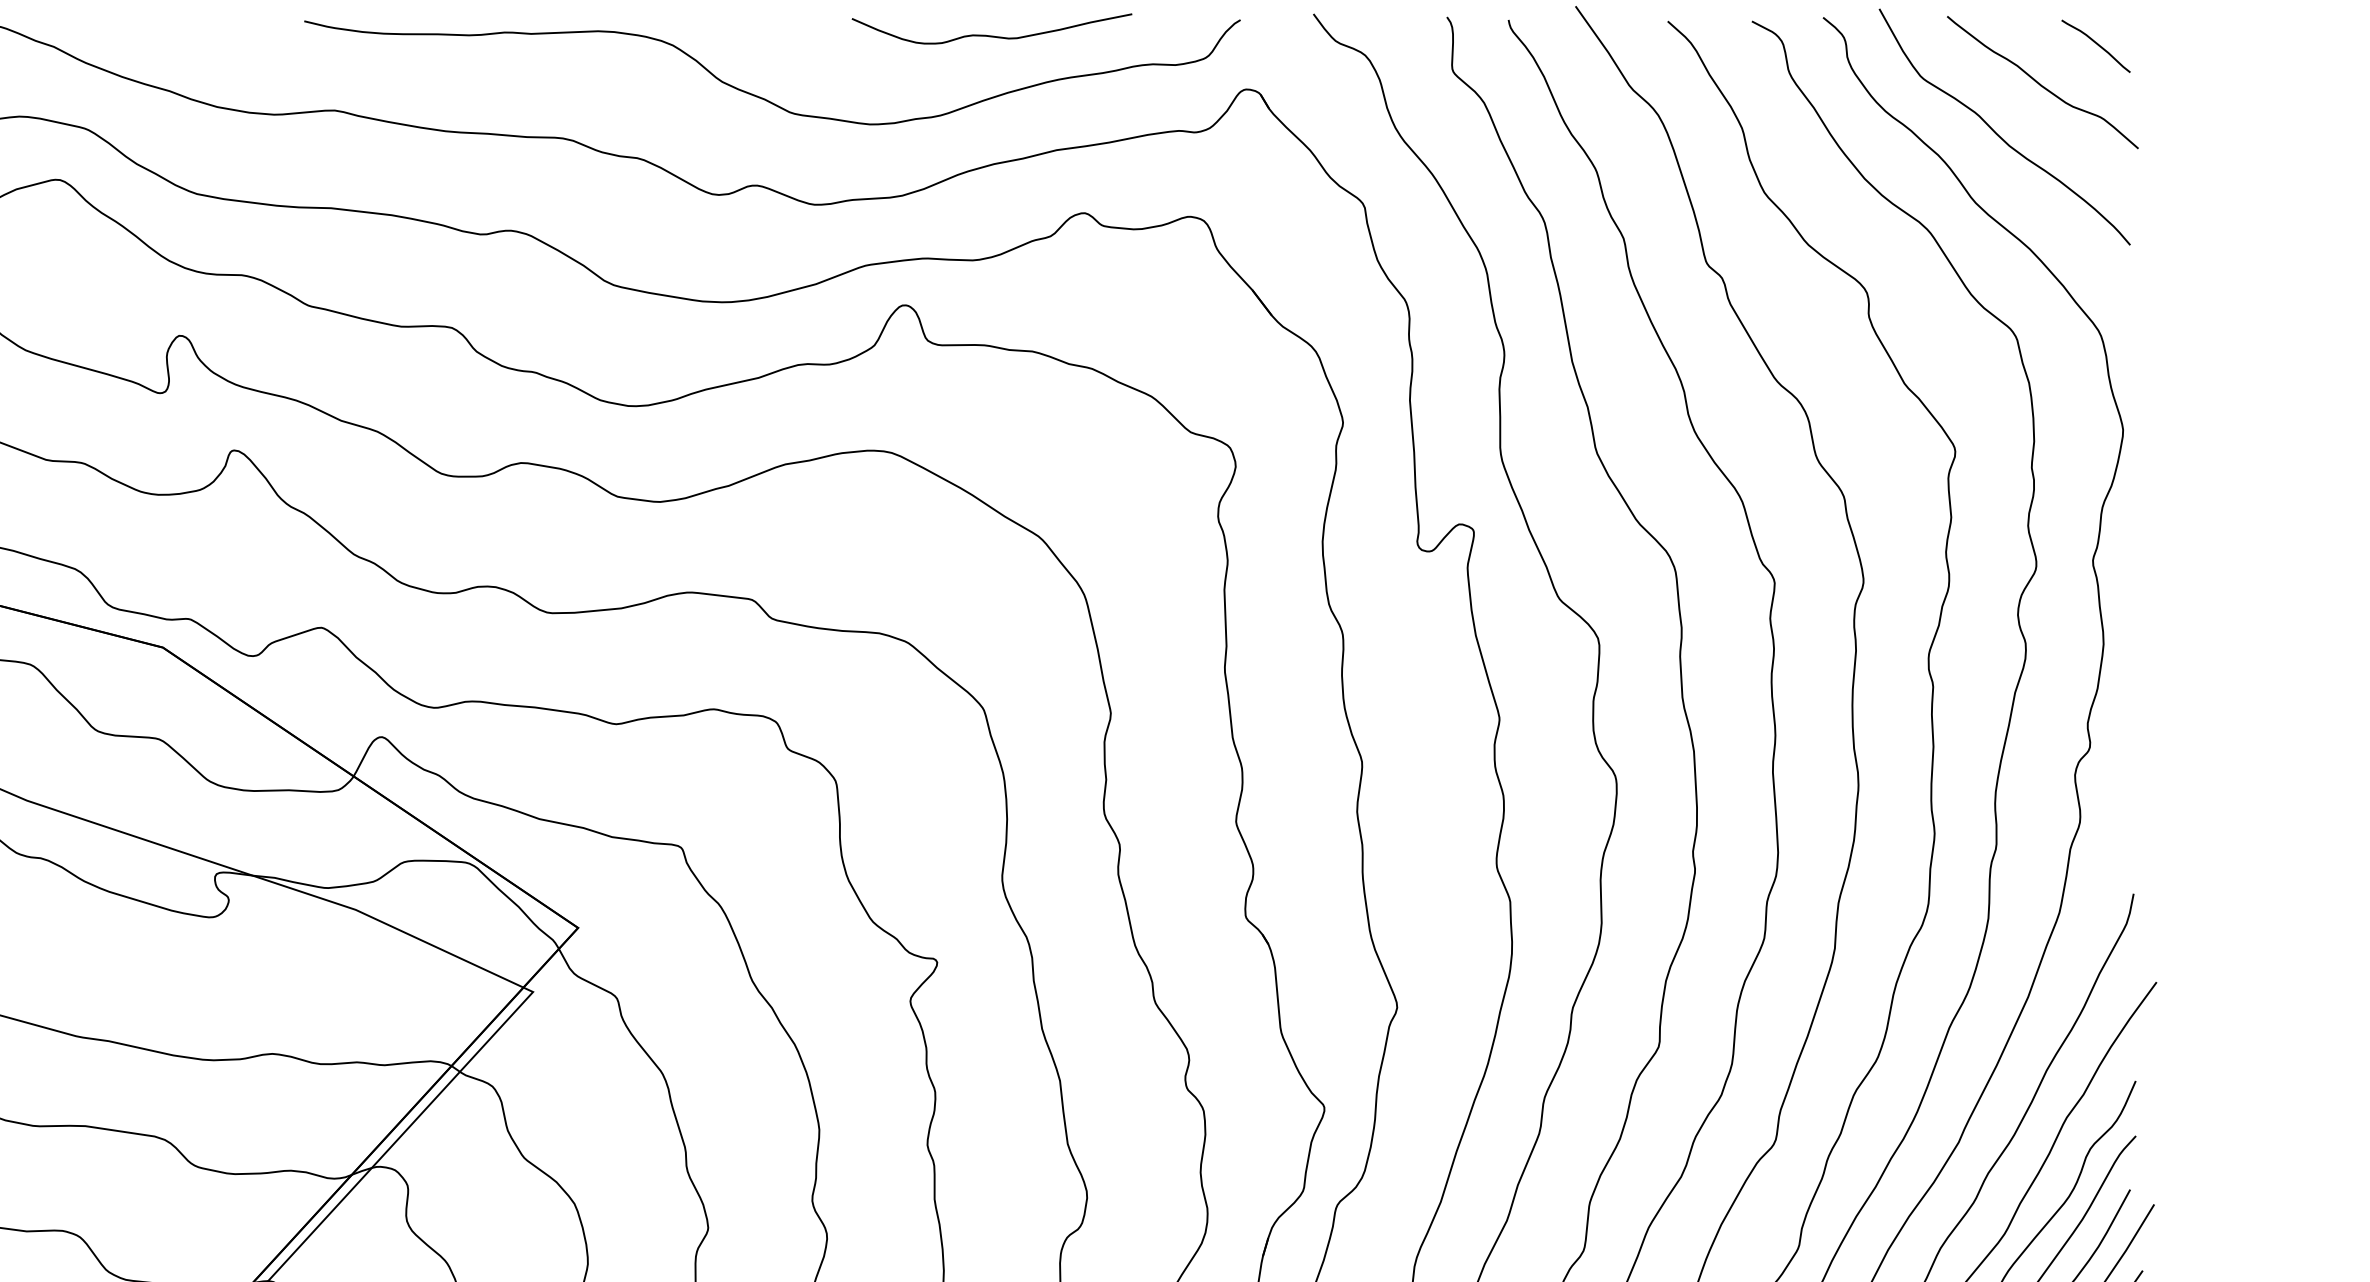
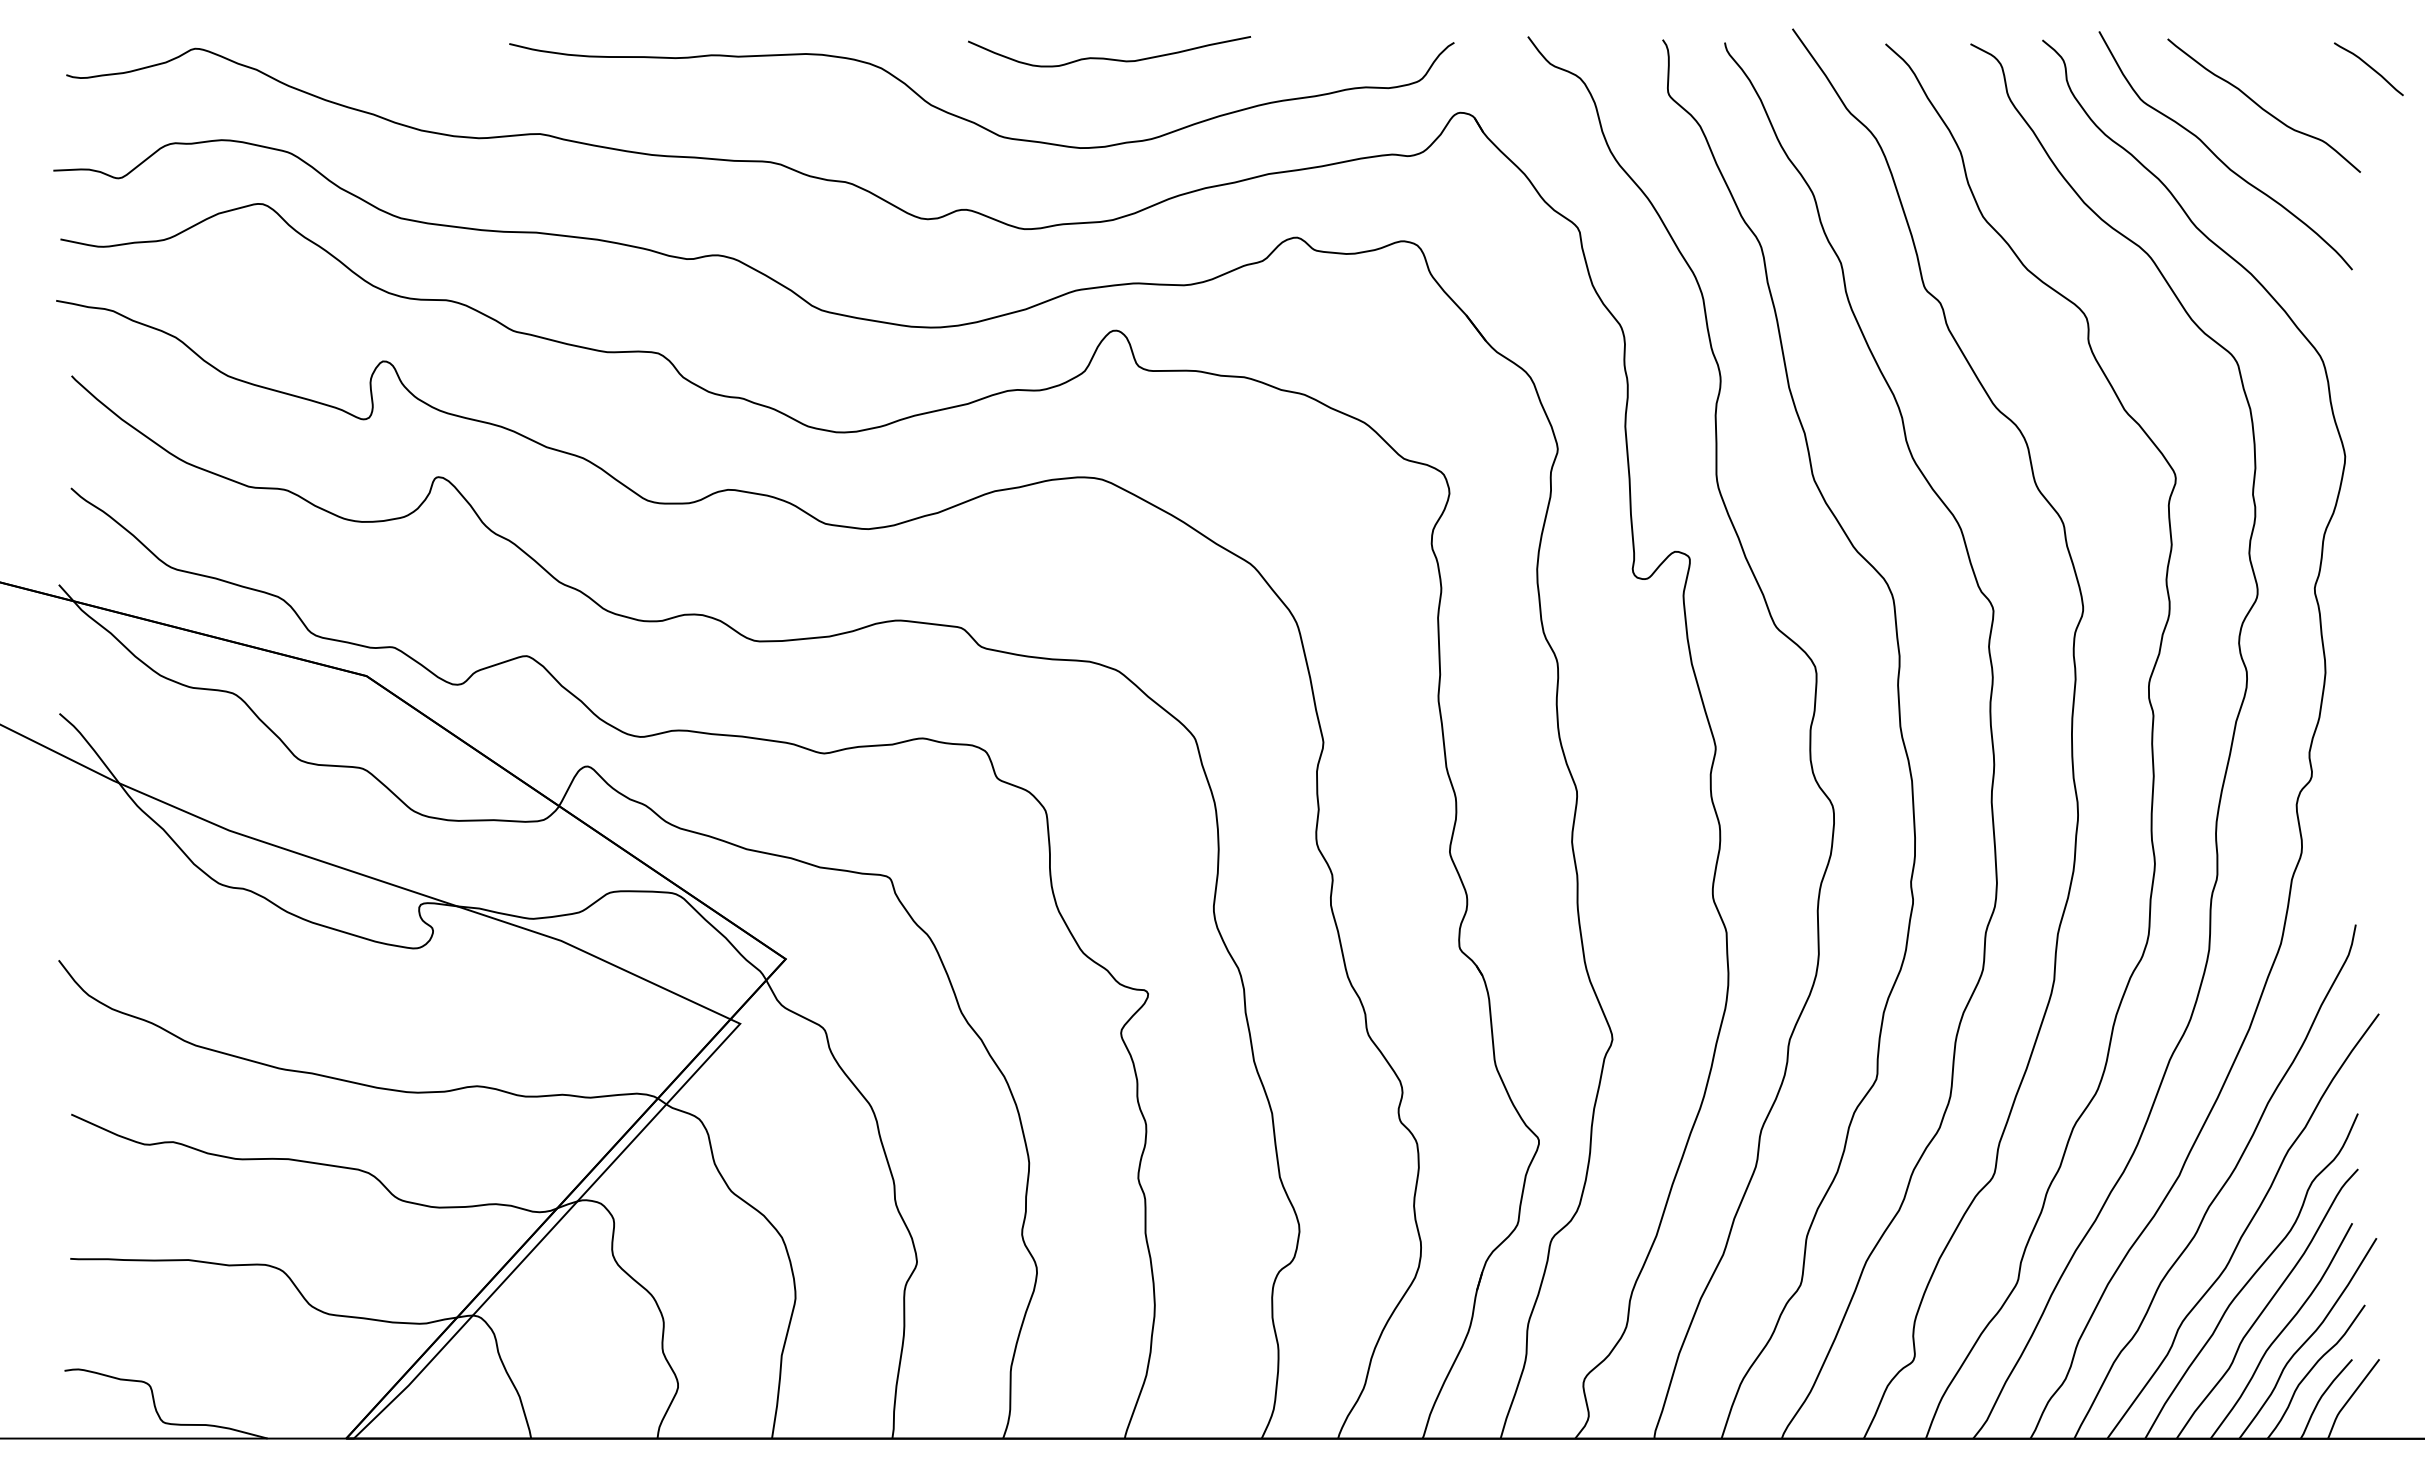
curve: (992, 35) -> (1109, 58), moved
curve: (2096, 44) -> (2369, 67), moved

